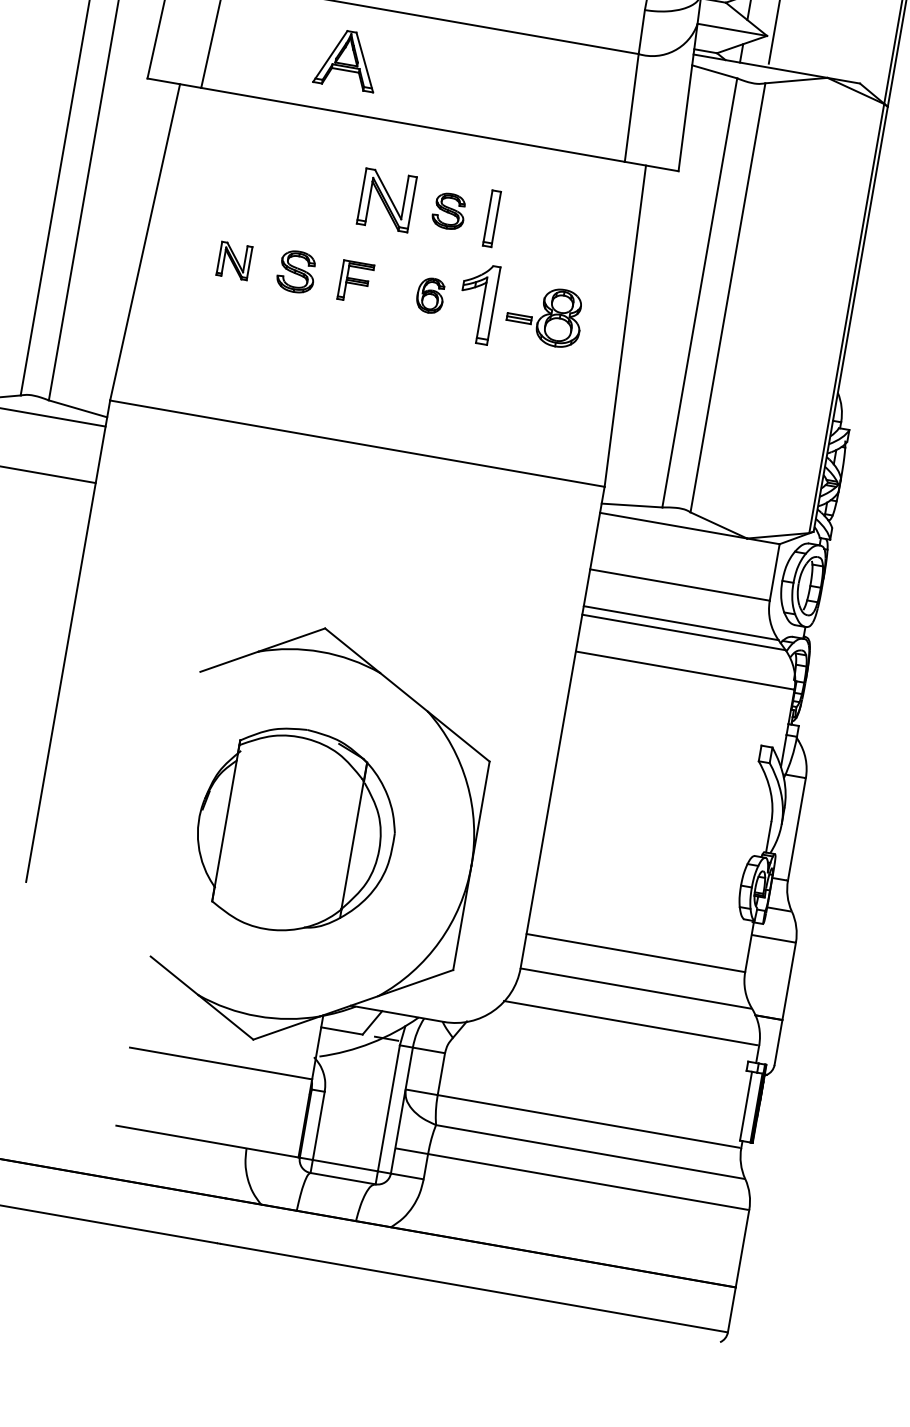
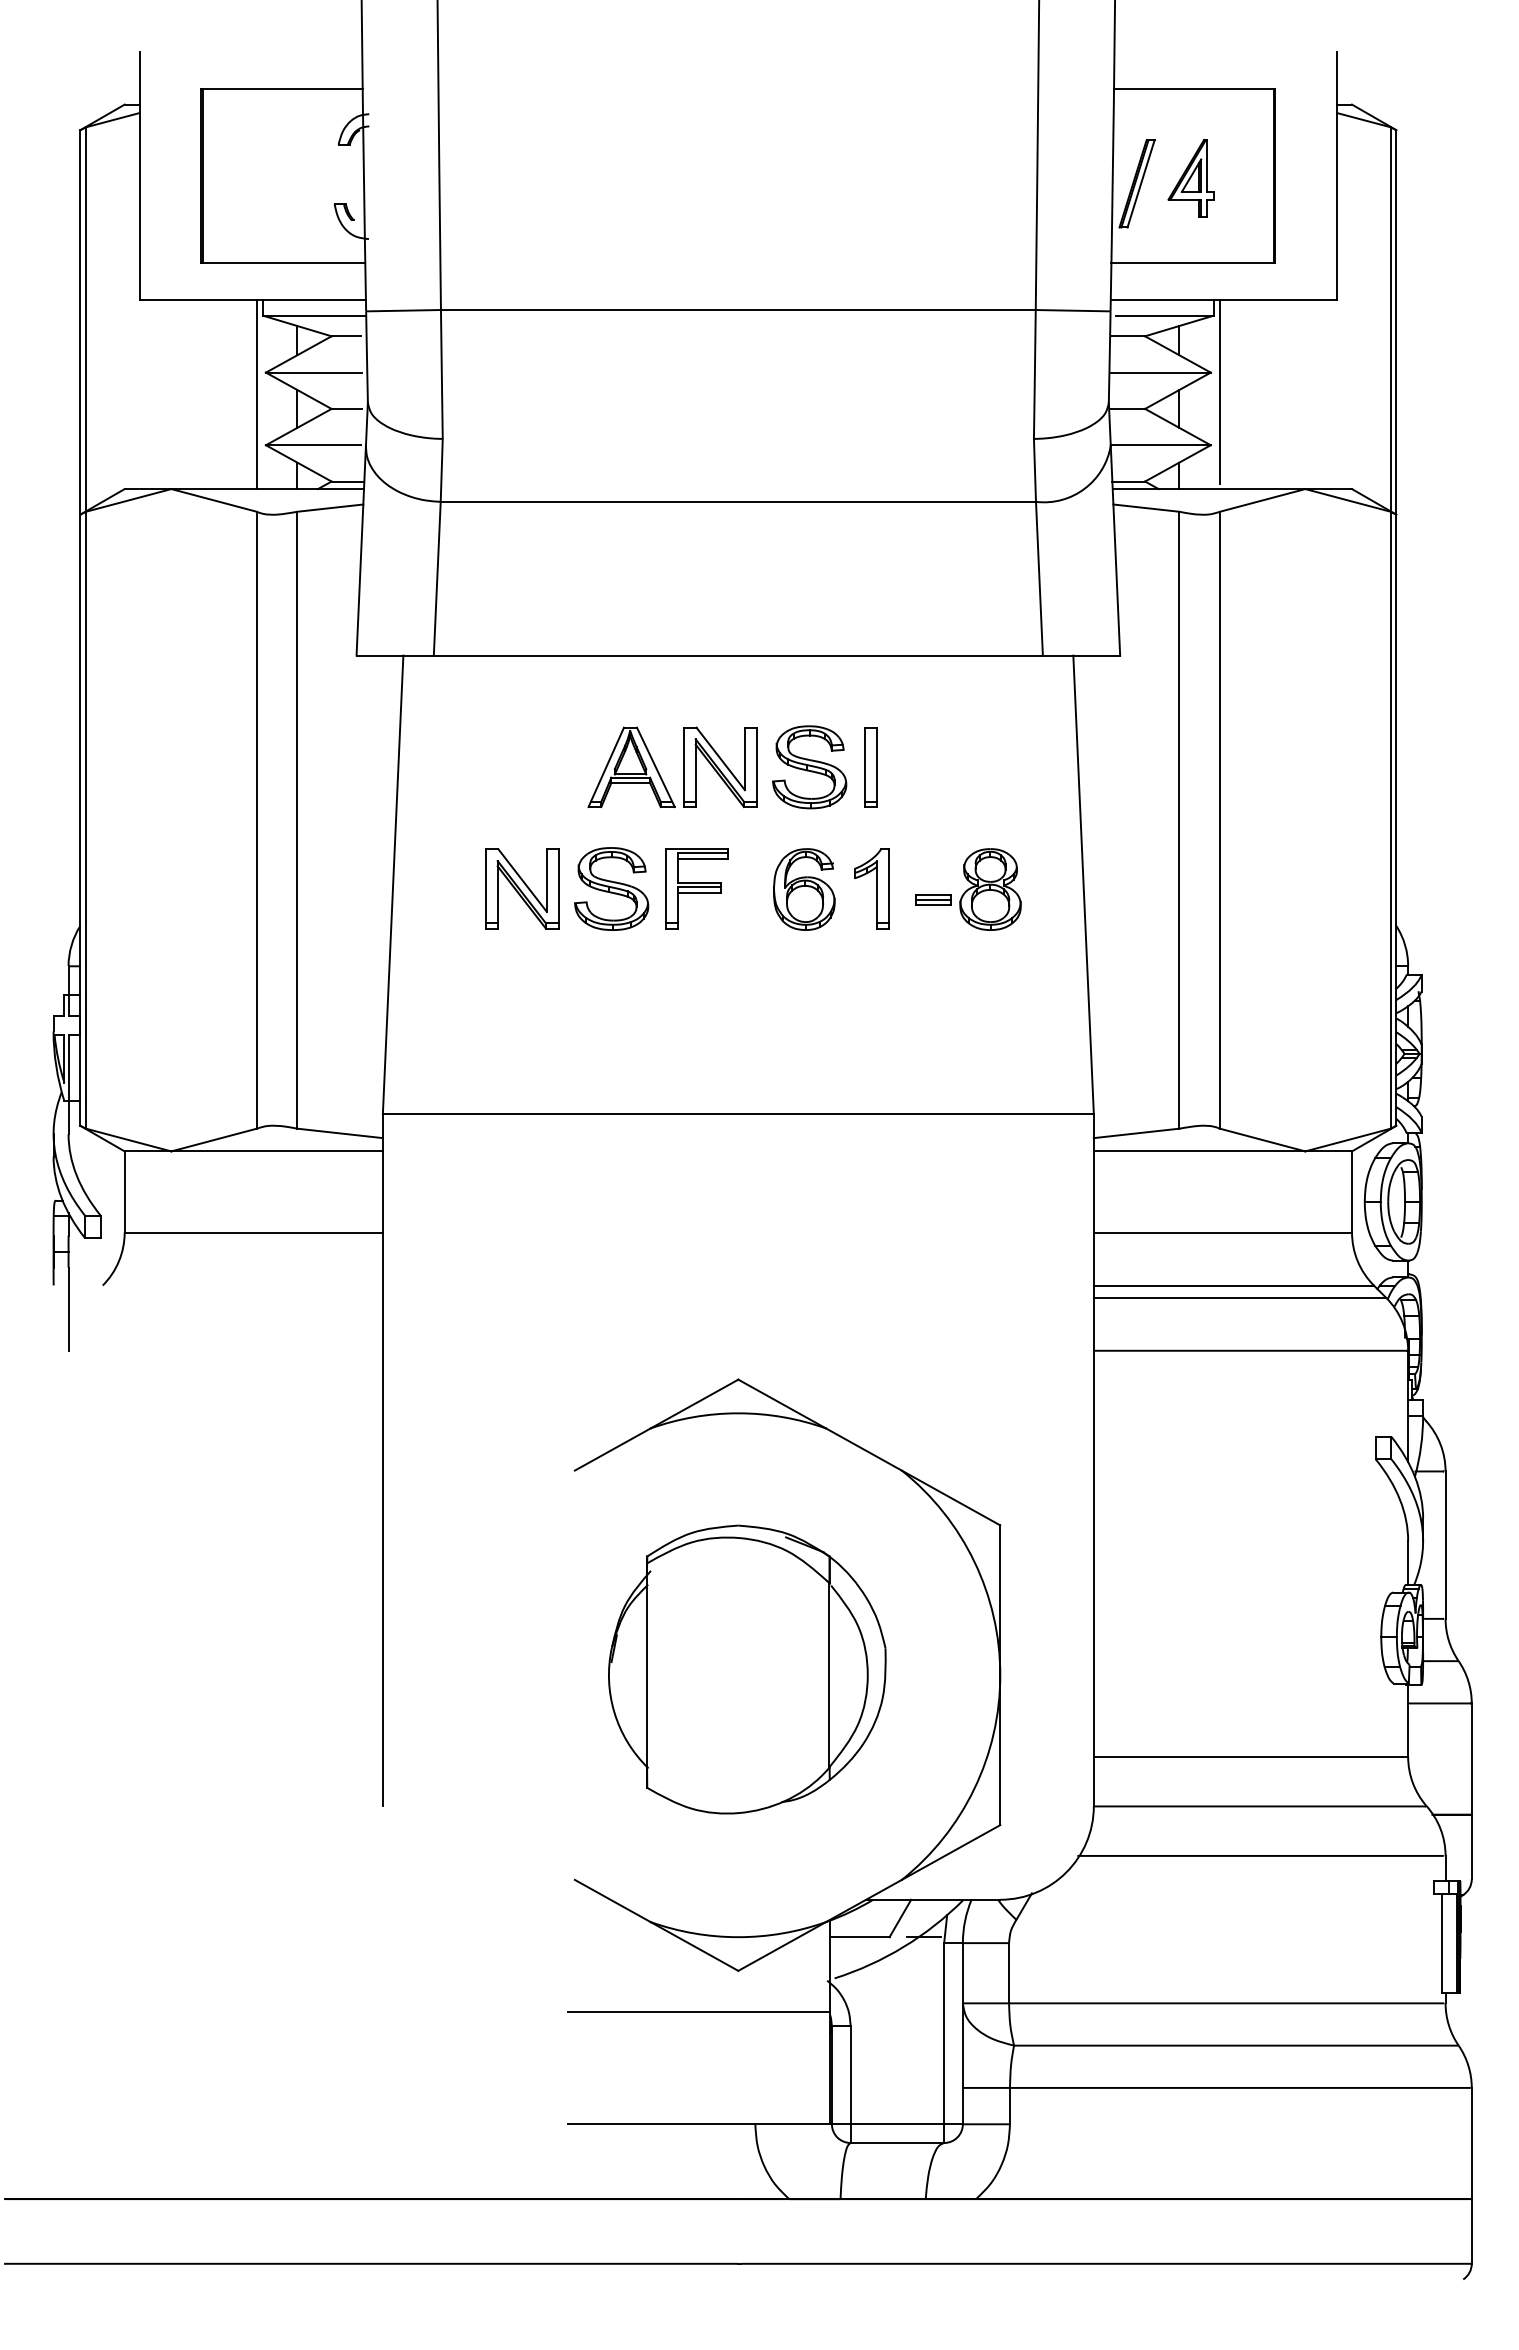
part: (347, 59) -> (631, 767), moved
part: (448, 211) -> (809, 767), size x1.67
part: (234, 260) -> (522, 888), size x1.67
part: (296, 271) -> (611, 888), size x1.43
part: (355, 281) -> (696, 888), size x1.43
part: (430, 295) -> (804, 889), size x1.67
part: (477, 303) -> (871, 888), size x0.71

